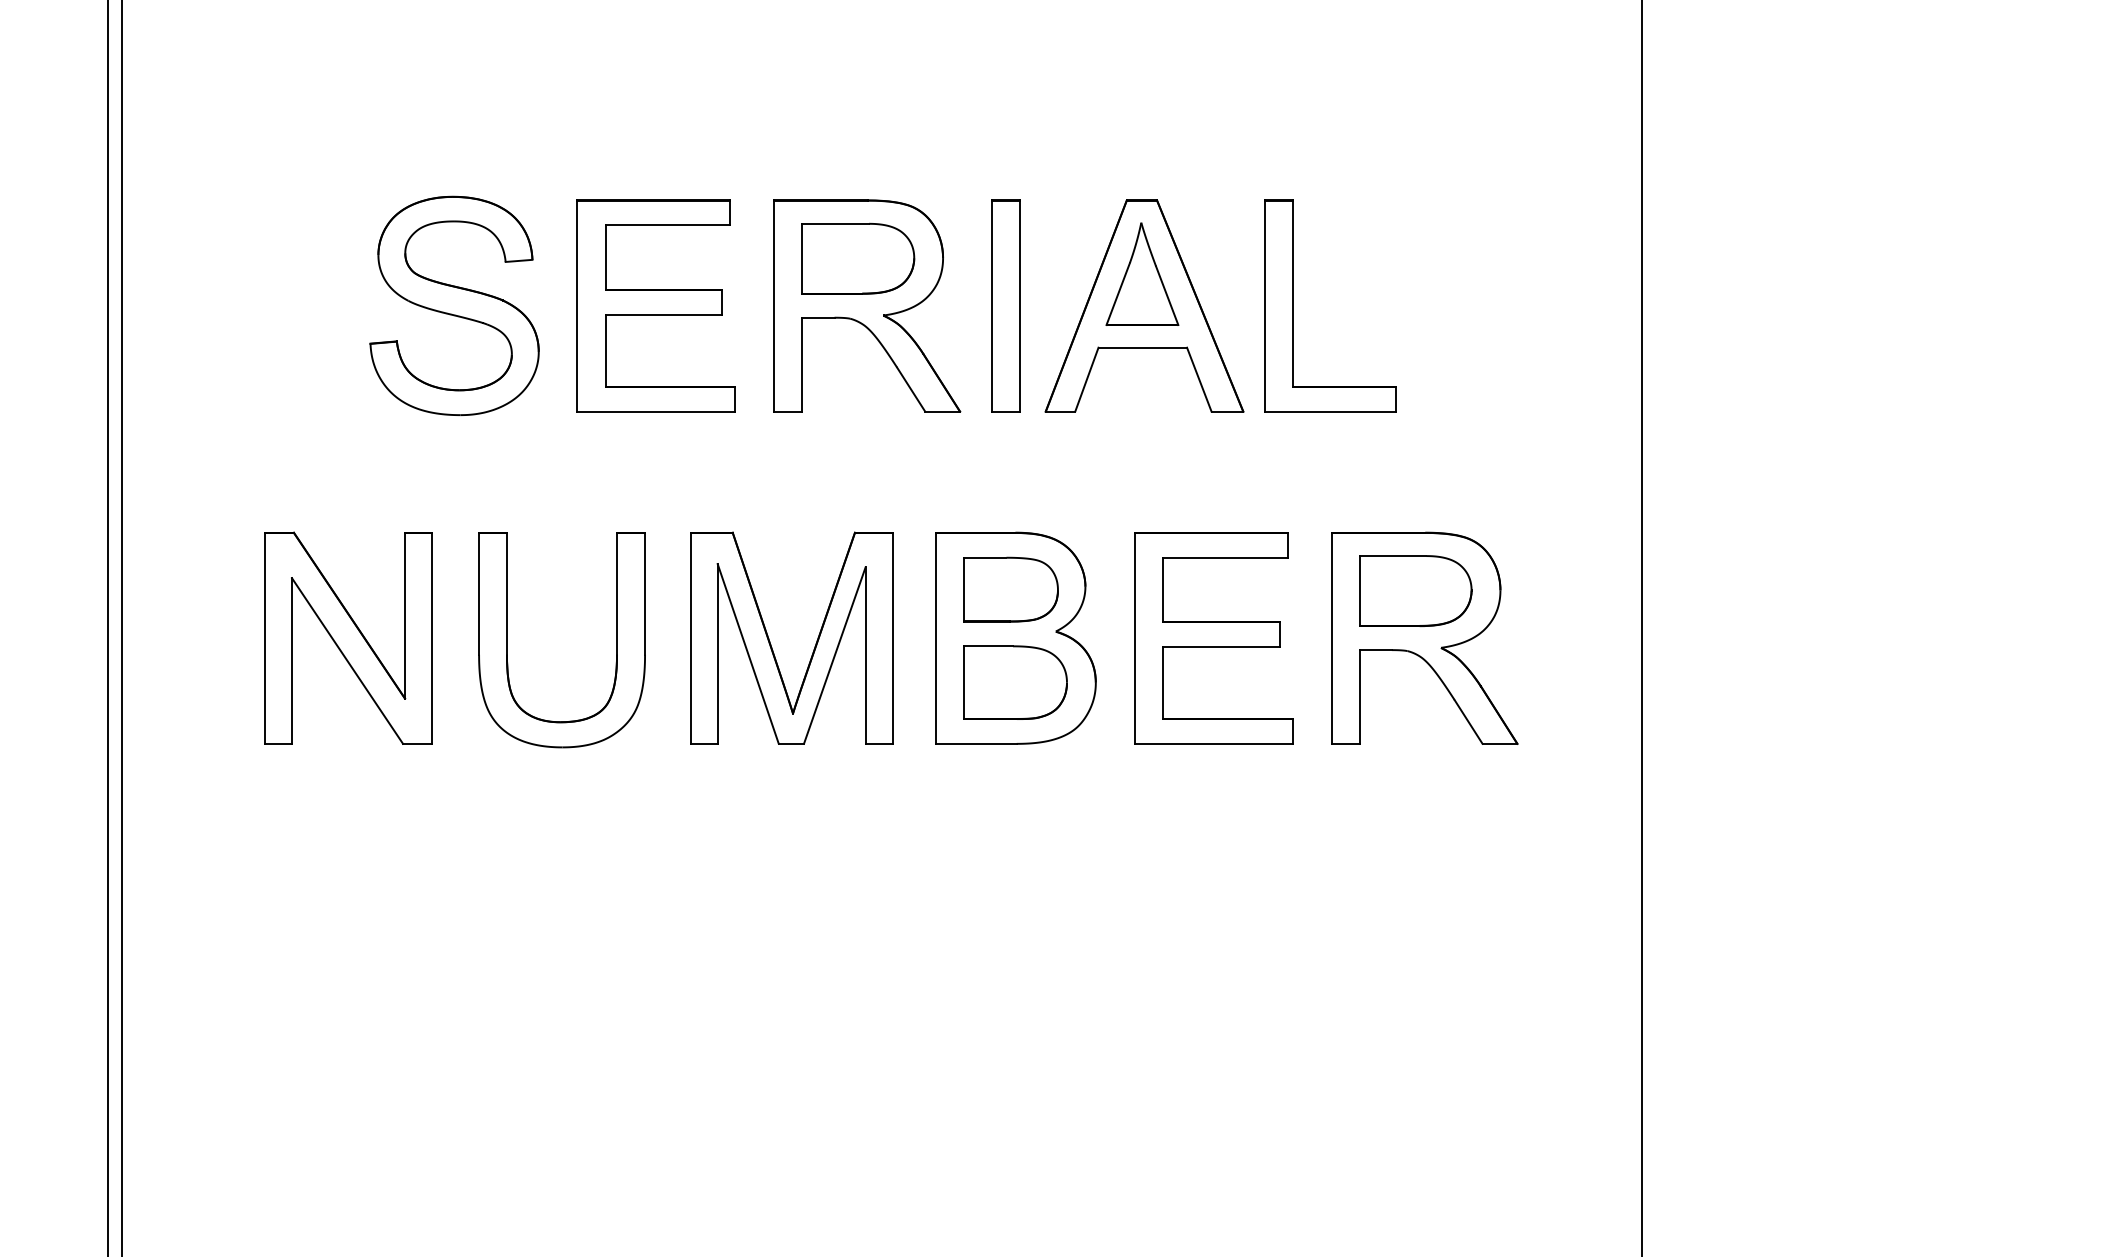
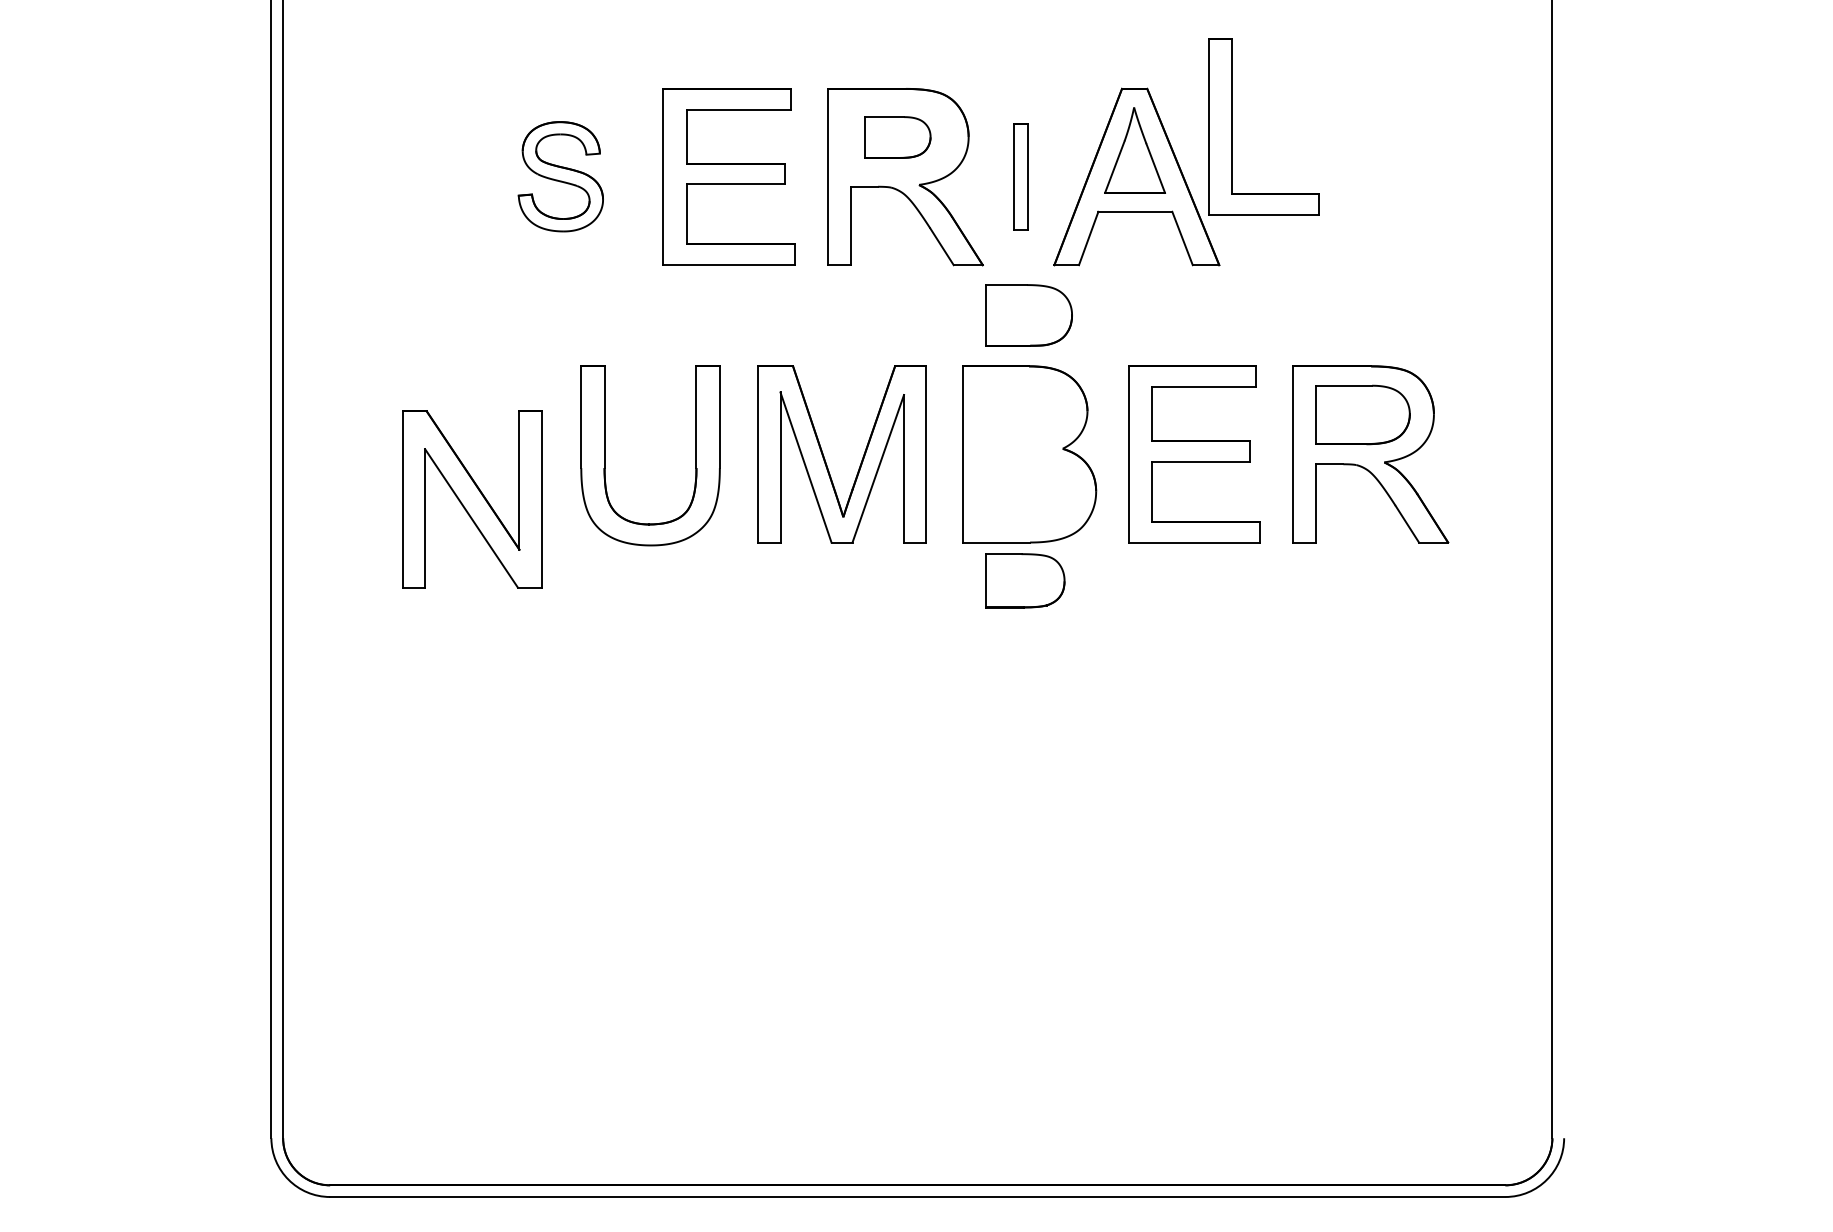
part: (857, 258) -> (897, 137), size x0.7
part: (454, 305) -> (560, 176), size x0.6
part: (1005, 305) -> (1020, 176), size x0.6
part: (1292, 305) -> (1232, 126), moved
part: (1011, 589) -> (1025, 580), moved
part: (348, 638) -> (472, 499), moved
part: (1014, 682) -> (1028, 315), moved

